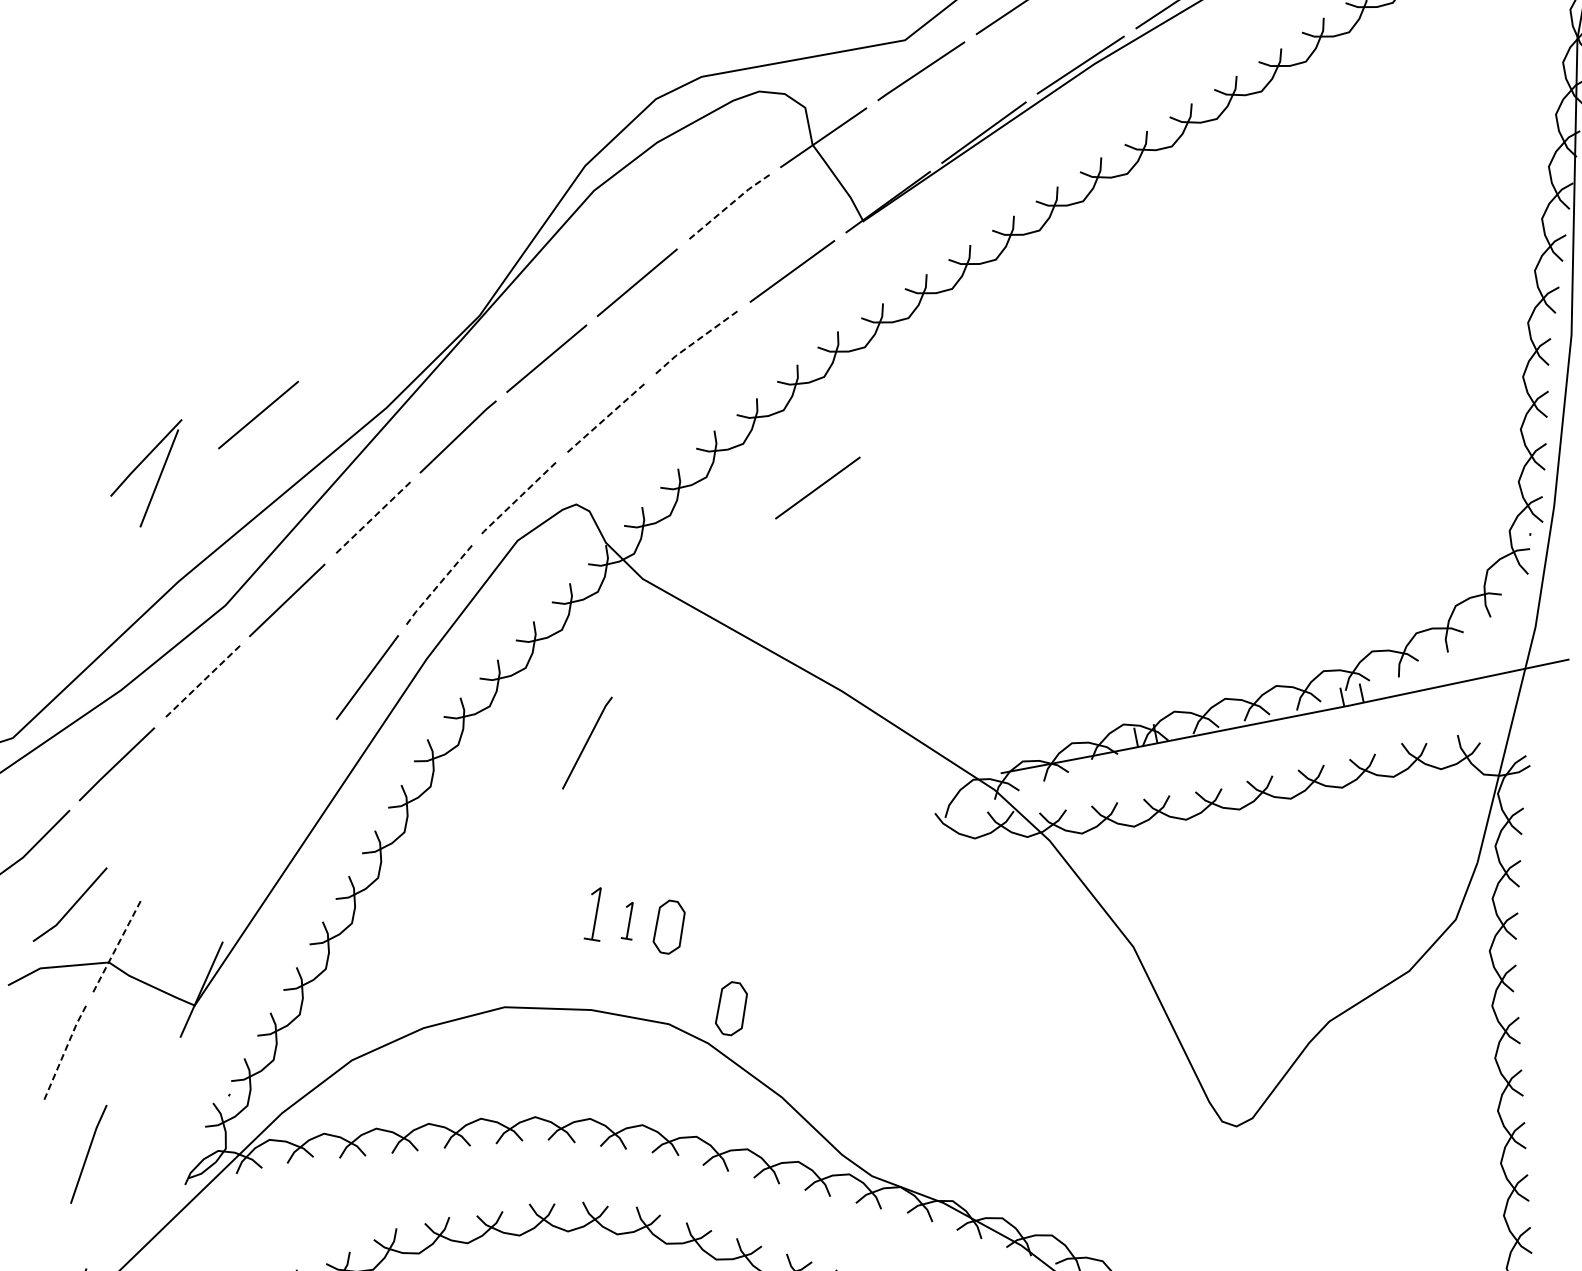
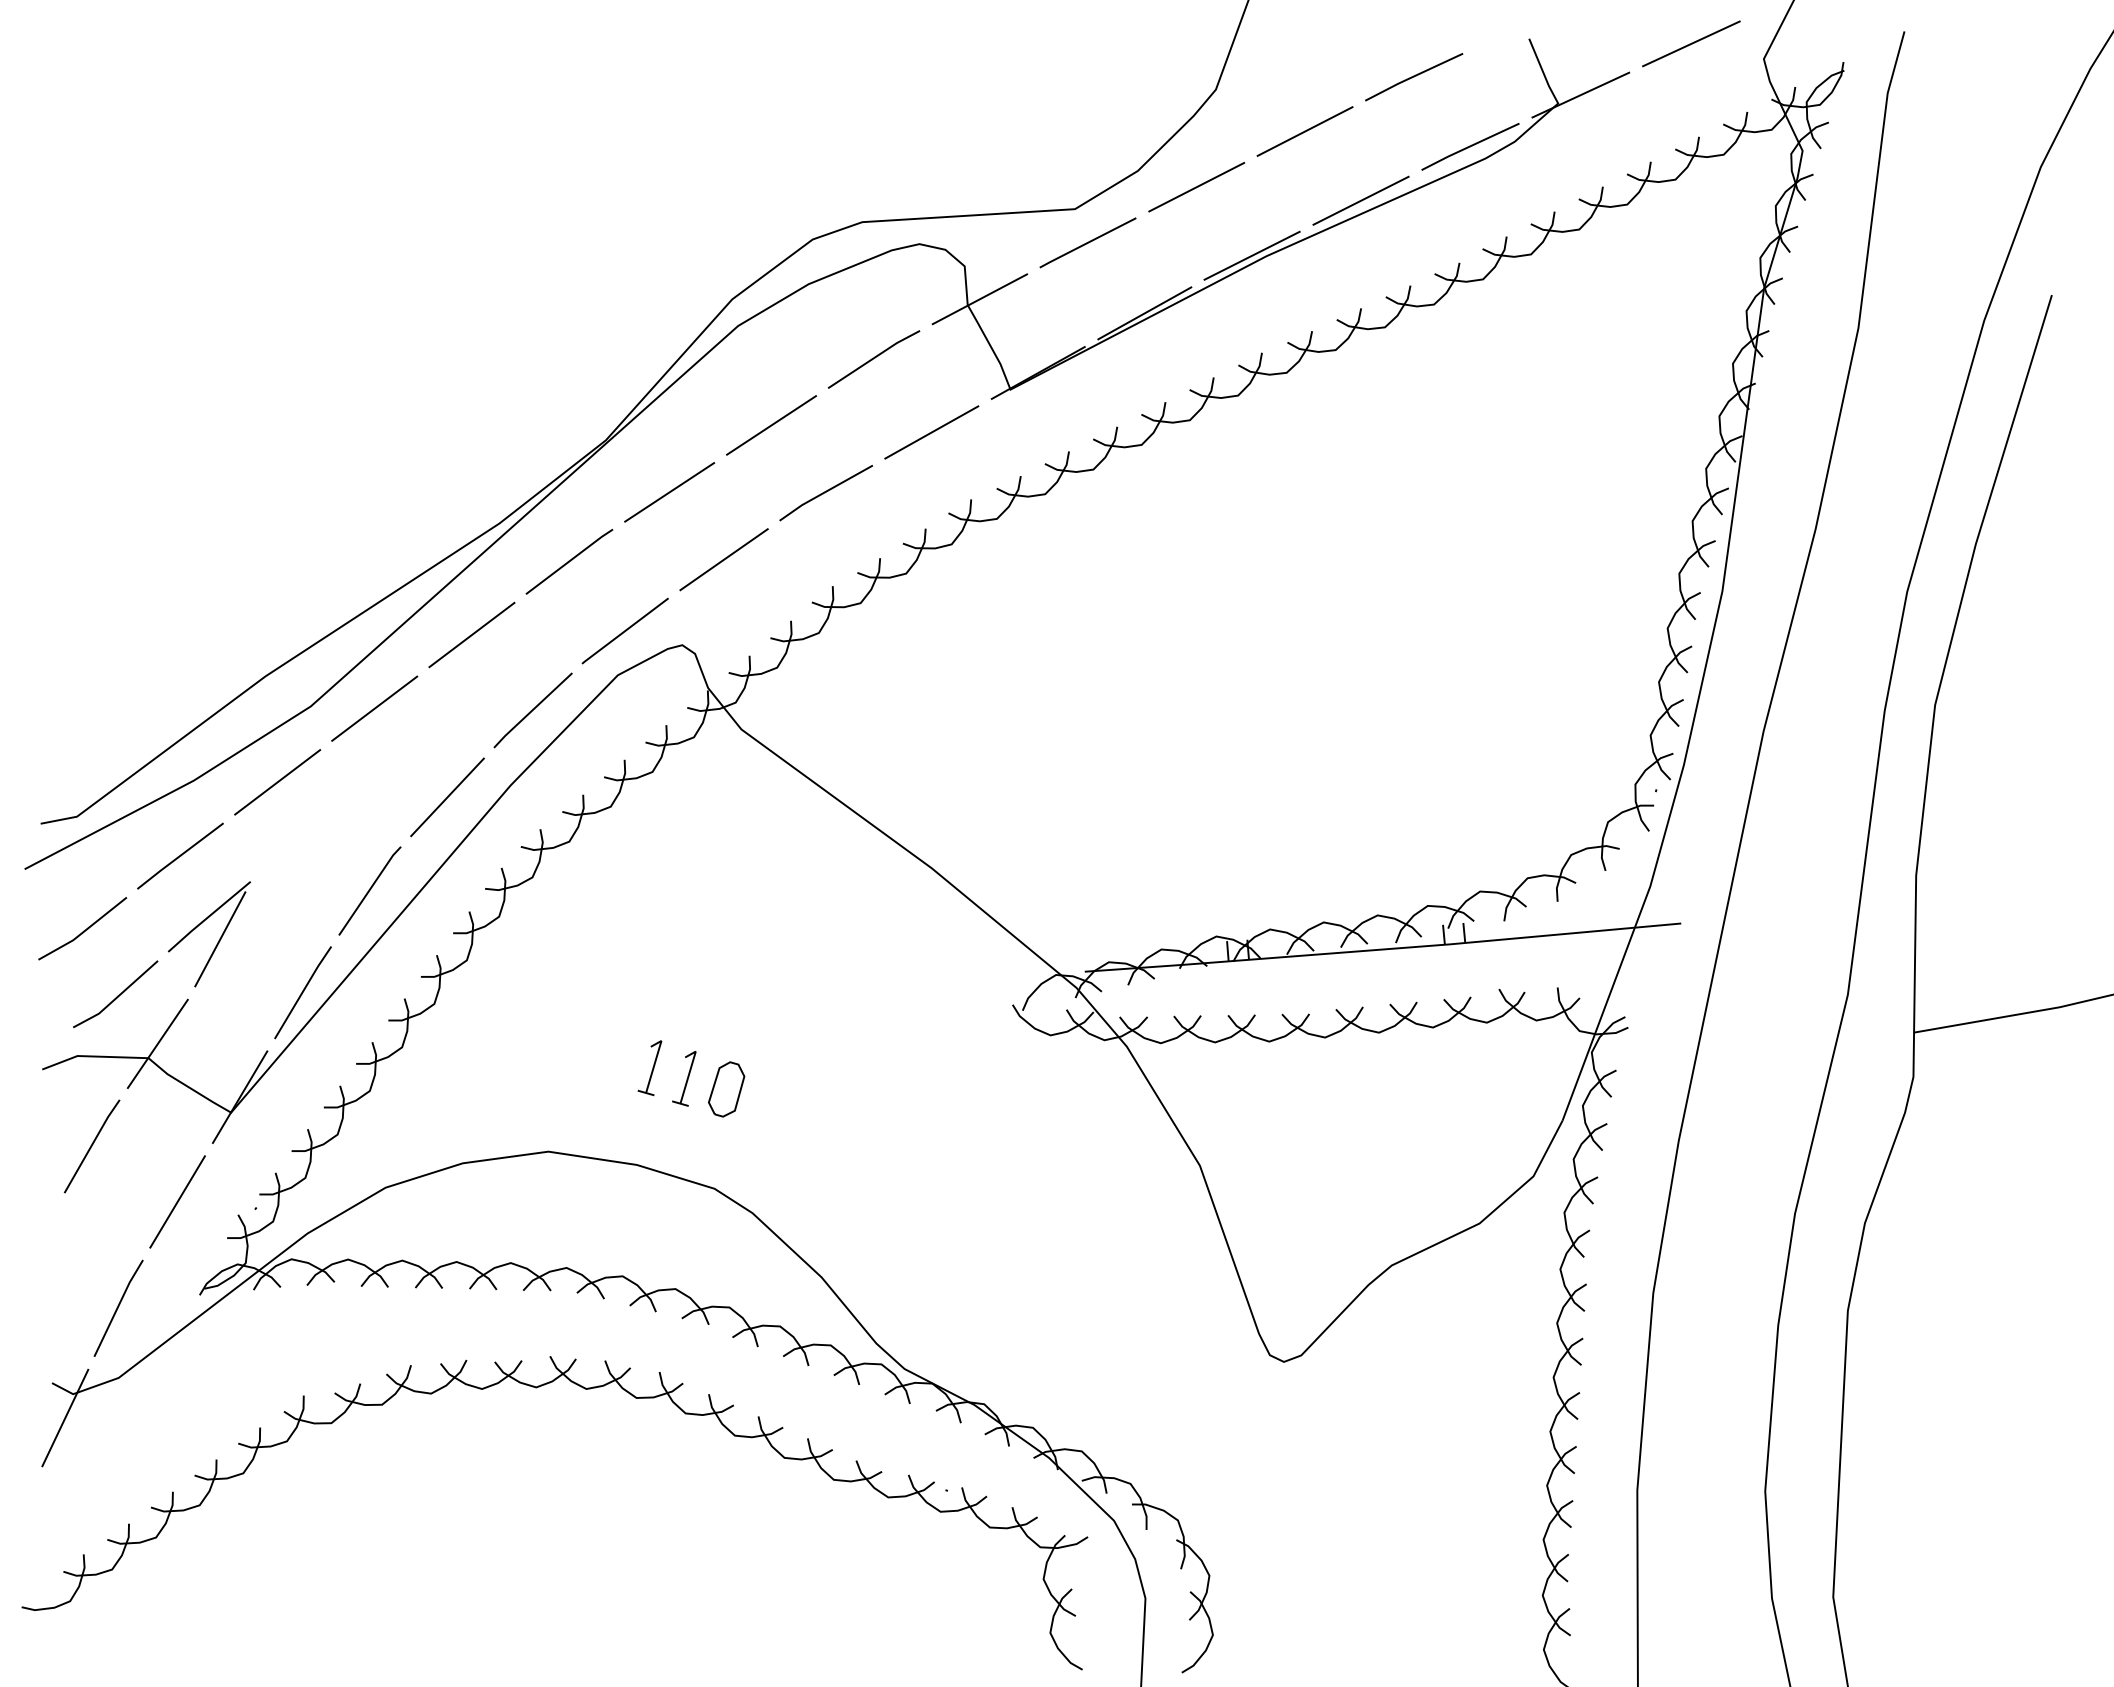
line: (727, 206) -> (873, 358), dashed -> solid
line: (696, 341) -> (825, 492), dashed -> solid
line: (258, 415) -> (367, 515), removed
line: (607, 417) -> (724, 559), dashed -> solid
part: (158, 477) -> (219, 938), moved
line: (817, 488) -> (931, 657), removed
line: (519, 497) -> (624, 631), dashed -> solid
line: (372, 518) -> (471, 635), dashed -> solid
line: (439, 584) -> (532, 710), dashed -> solid
line: (202, 682) -> (277, 782), dashed -> solid
line: (586, 742) -> (369, 890), moved
line: (249, 881) -> (302, 992), added
part: (627, 921) -> (684, 1078), size x1.43
line: (116, 949) -> (157, 1045), dashed -> solid
part: (731, 1008) -> (780, 1180), removed
line: (64, 1052) -> (91, 1145), dashed -> solid
line: (153, 1097) -> (177, 1201), added
line: (88, 1153) -> (118, 1307), moved

